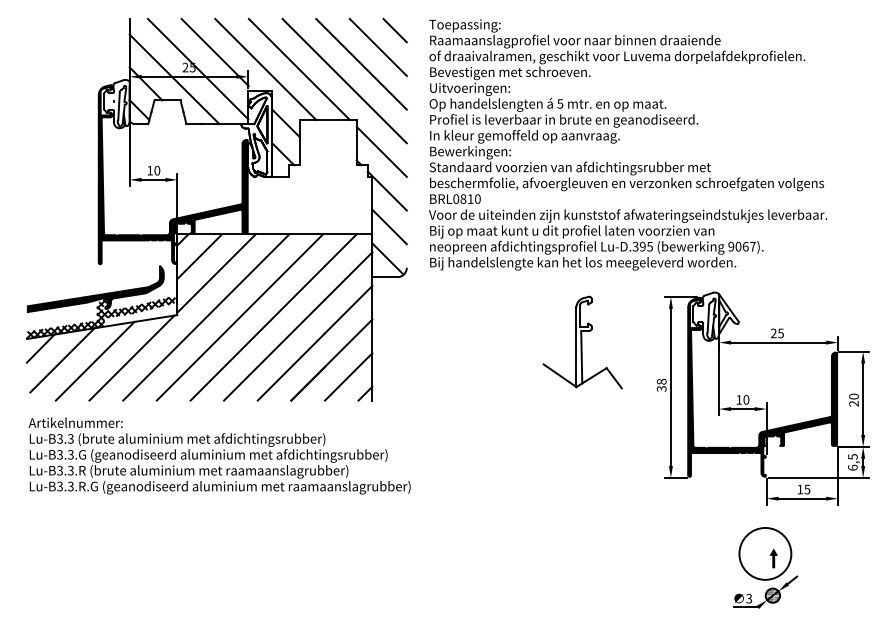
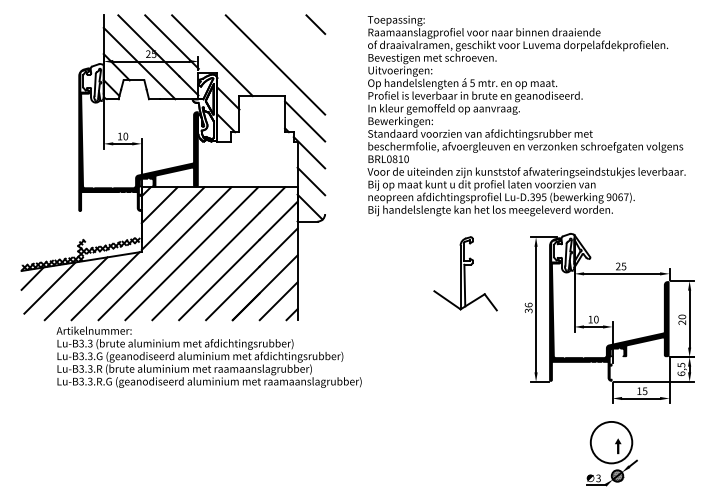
line: (377, 46) -> (301, 37), removed
line: (361, 63) -> (288, 50), removed
line: (298, 69) -> (238, 55), removed
text: (628, 144) -> (526, 115), moved
fill: (95, 289) -> (76, 231), removed
text: (661, 381) -> (528, 304), 38 -> 36
text: (219, 455) -> (209, 356), moved

